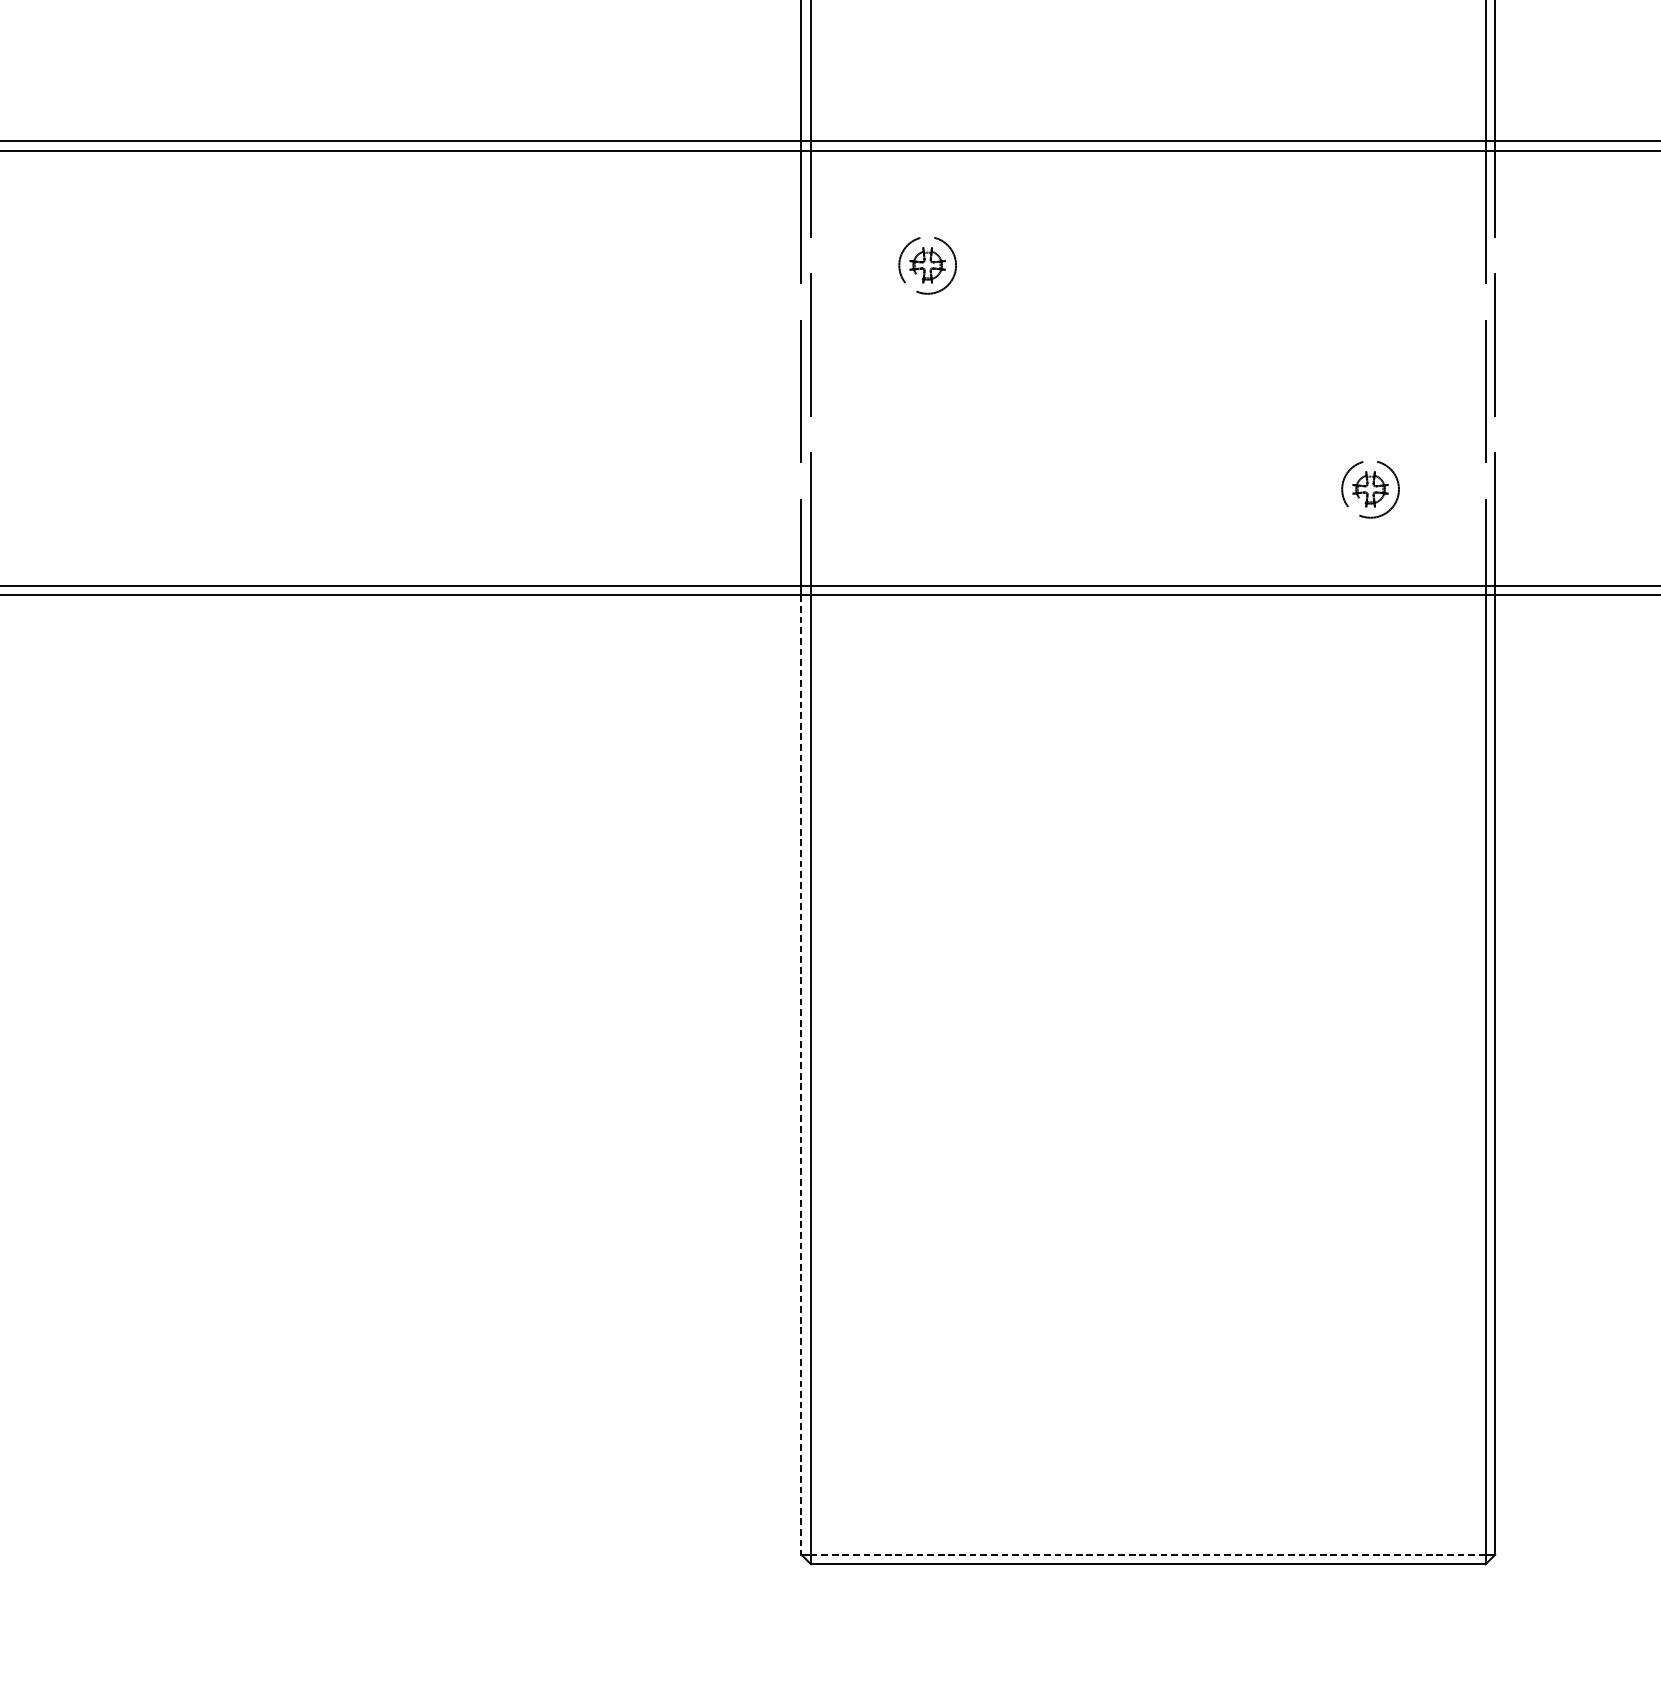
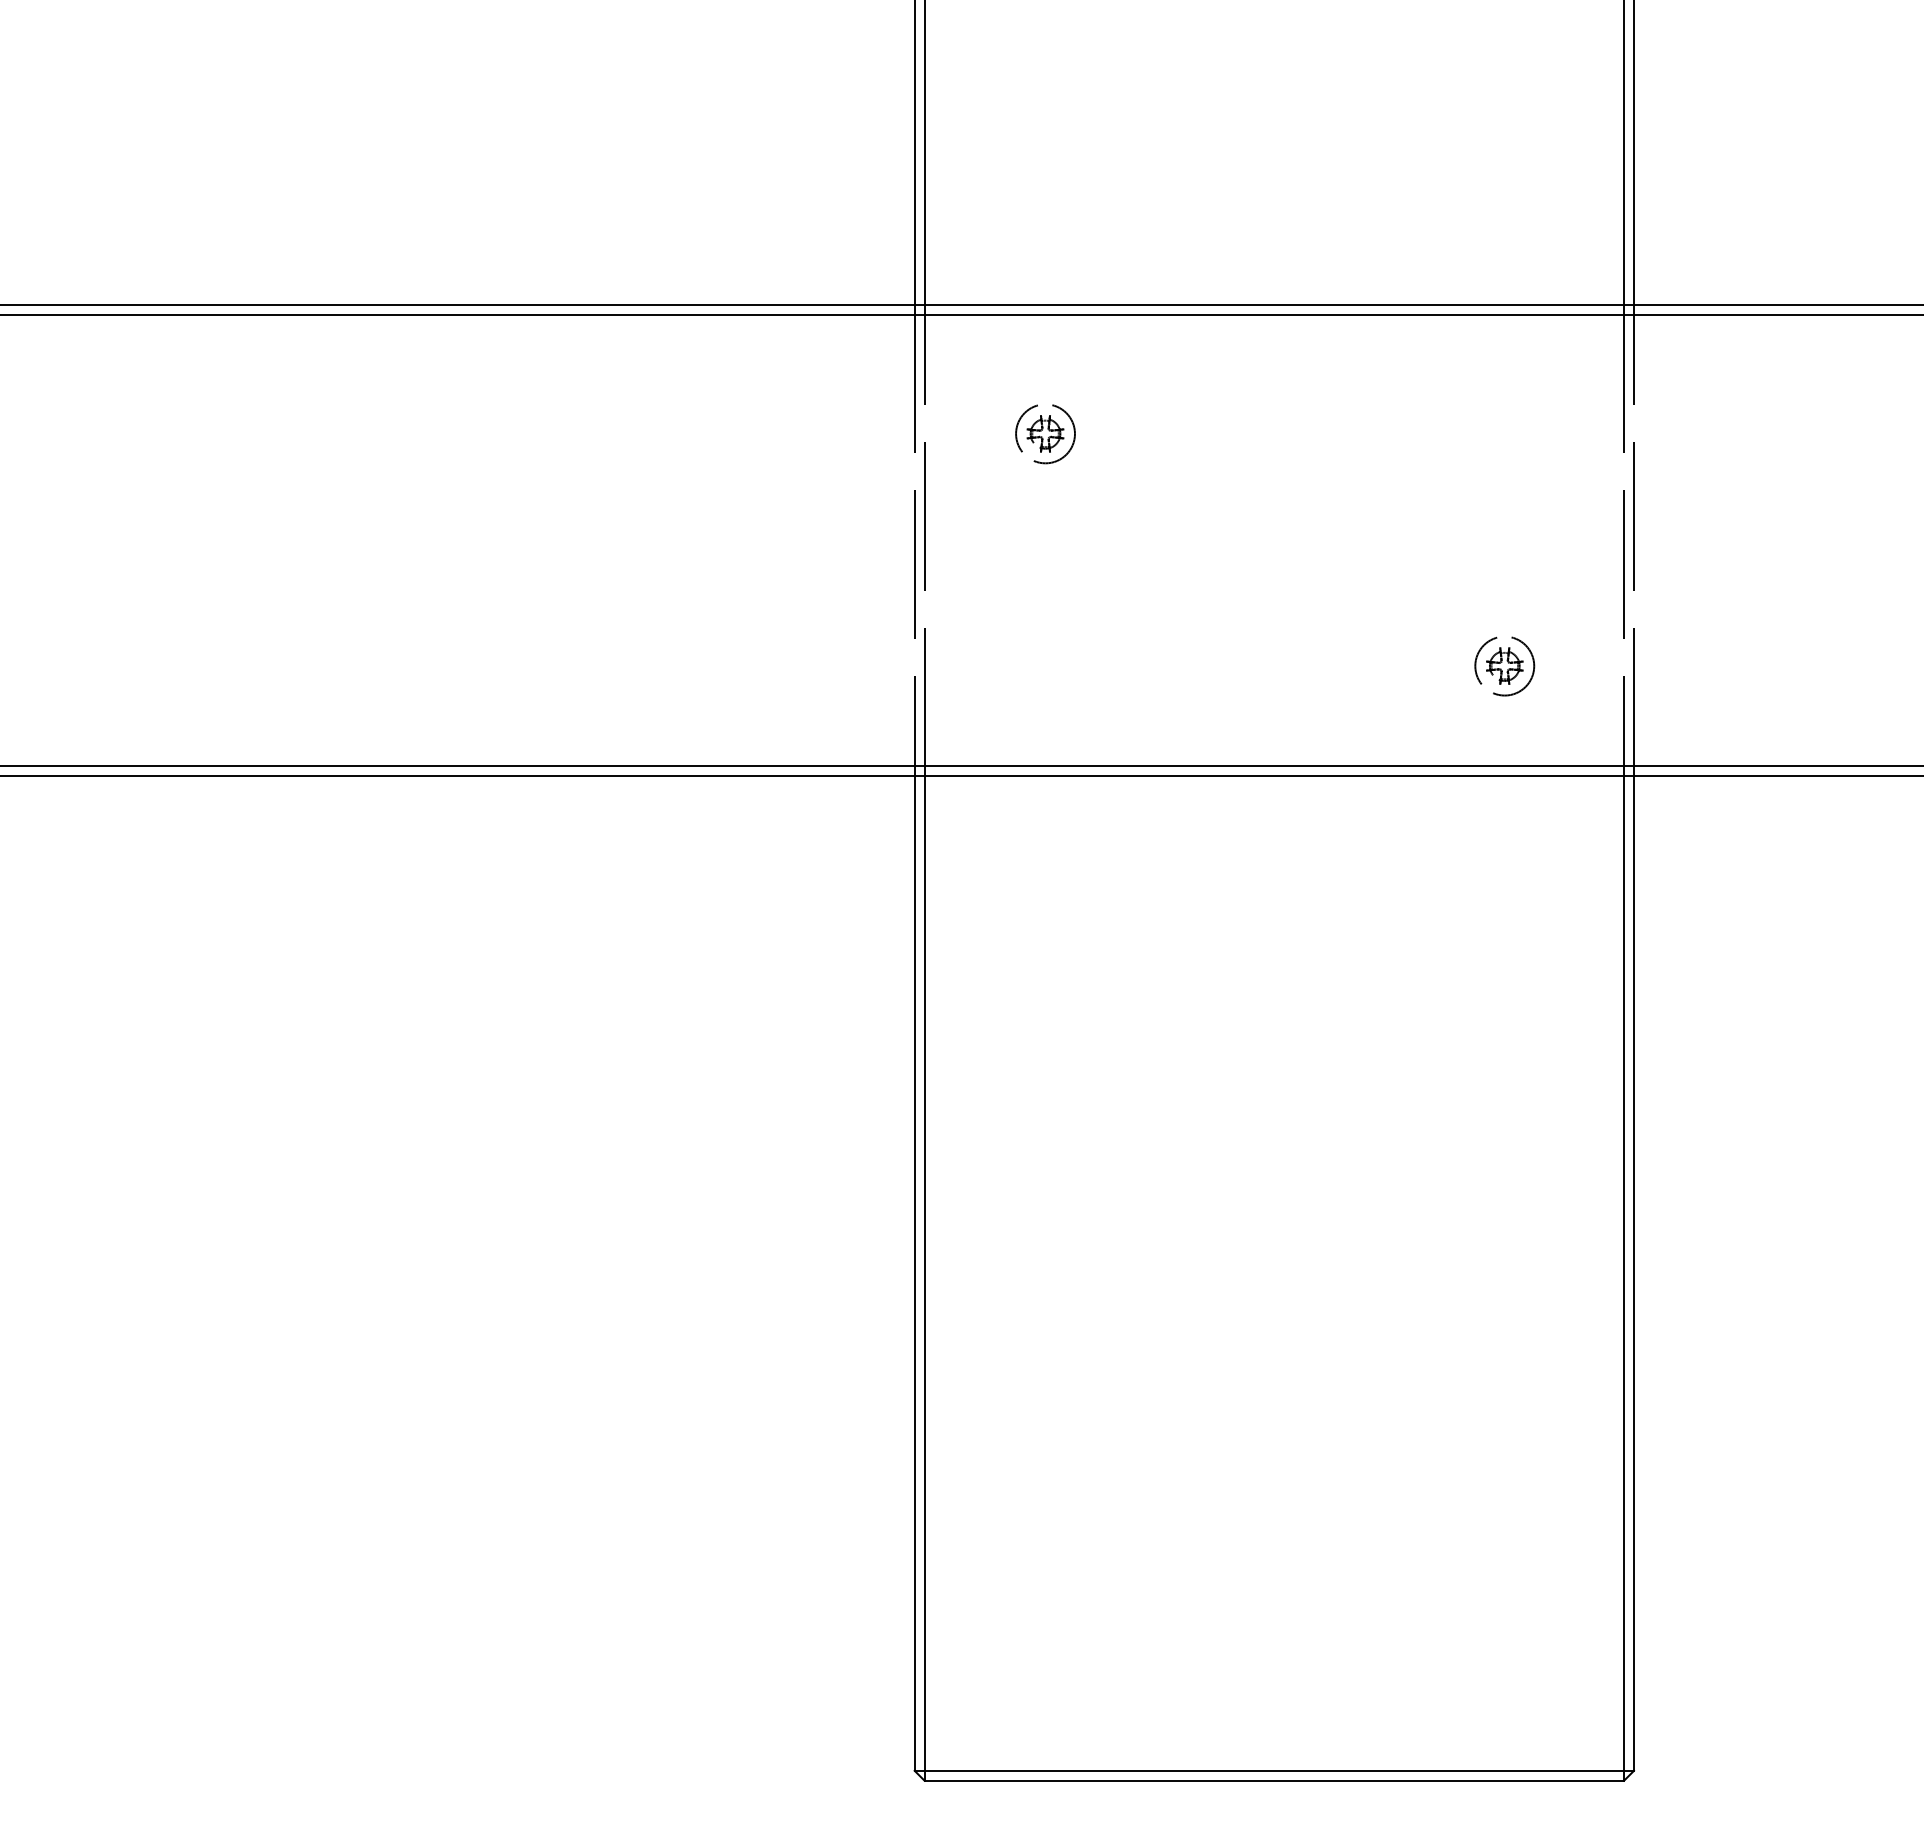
line: (801, 1075) -> (914, 1273), dashed -> solid
line: (1148, 1554) -> (1274, 1770), dashed -> solid

